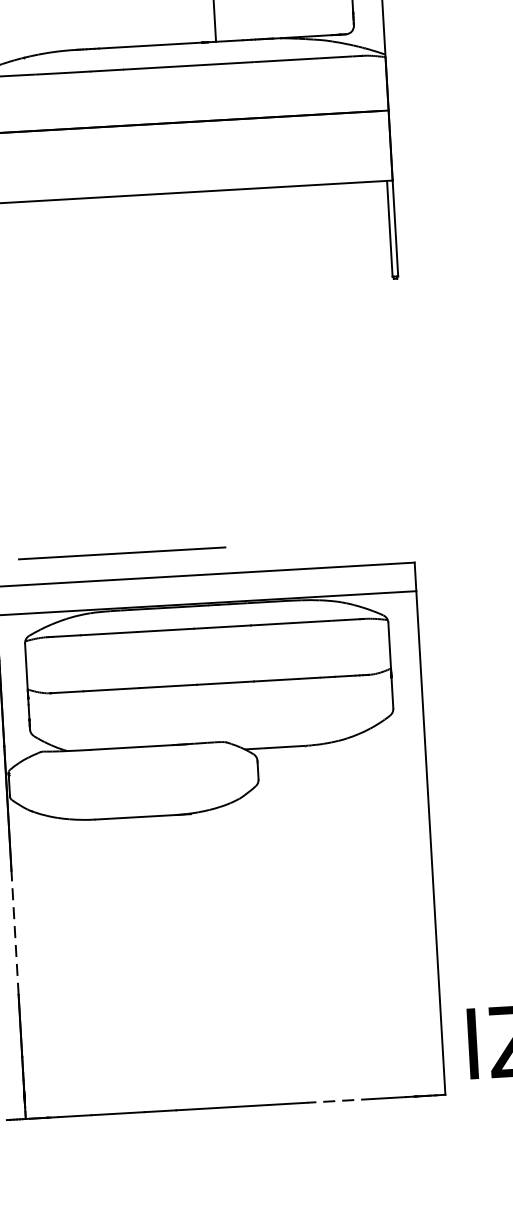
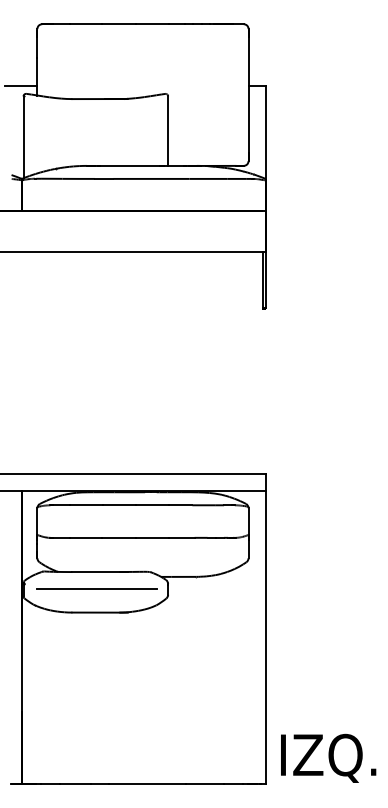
line: (121, 552) -> (96, 588), moved
line: (14, 931) -> (21, 674), dashed -> solid
line: (339, 1100) -> (204, 783), dashed -> solid

